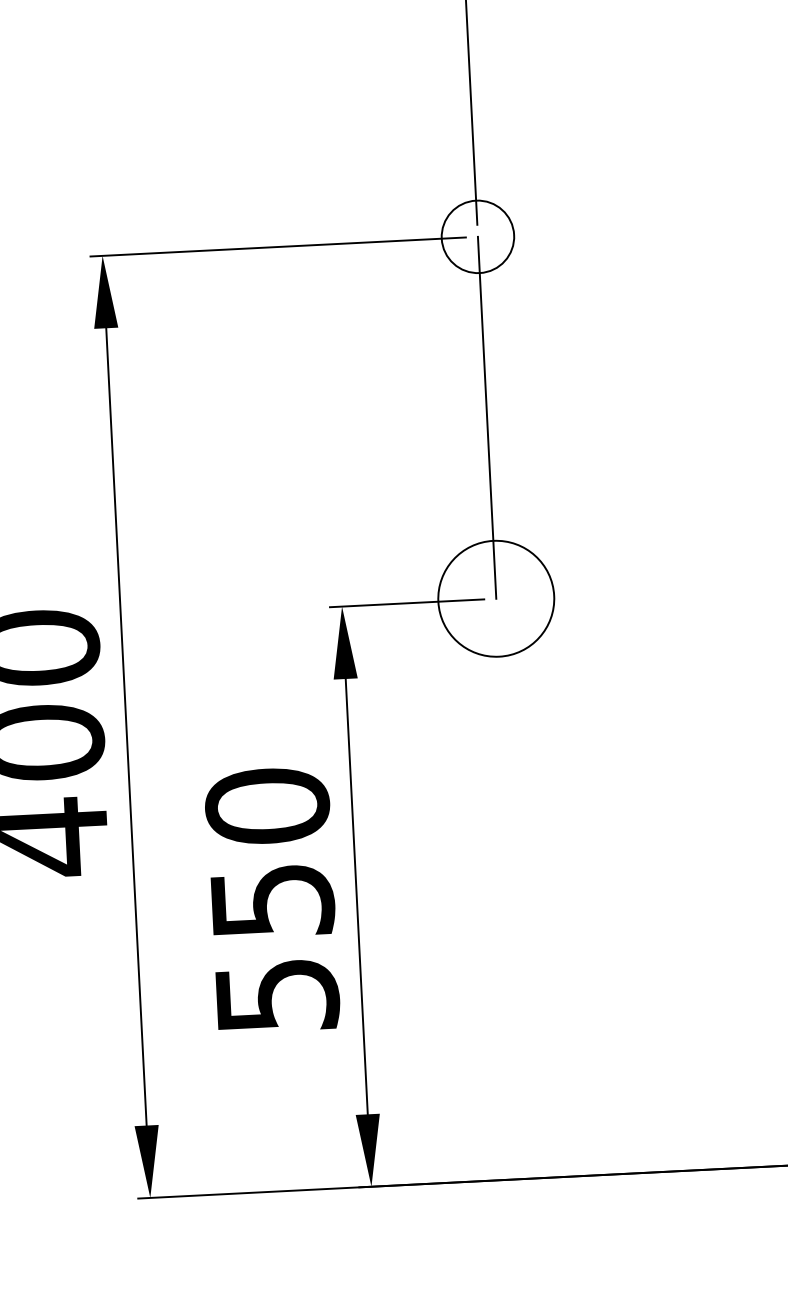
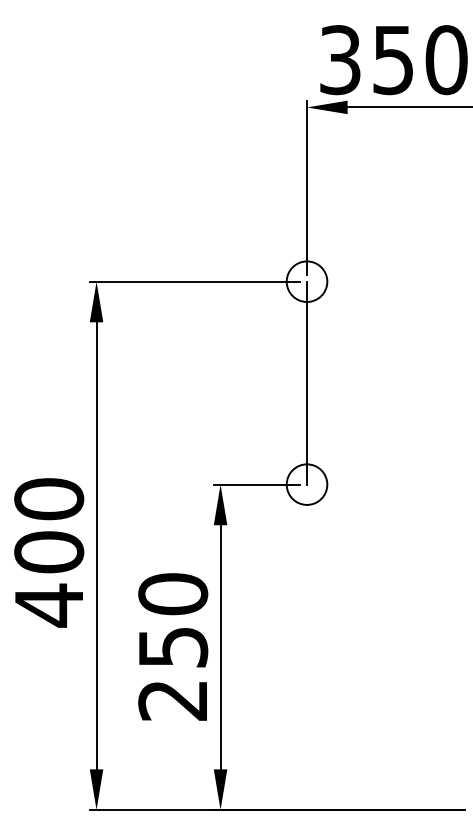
circle: (495, 598) -> (306, 484), size x0.62
text: (277, 995) -> (173, 700), 550 -> 250

